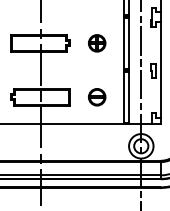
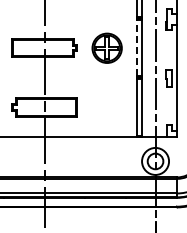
part: (96, 42) -> (106, 47), size x1.6
line: (124, 42) -> (136, 47), solid -> dashed
part: (96, 97) -> (106, 107), removed

